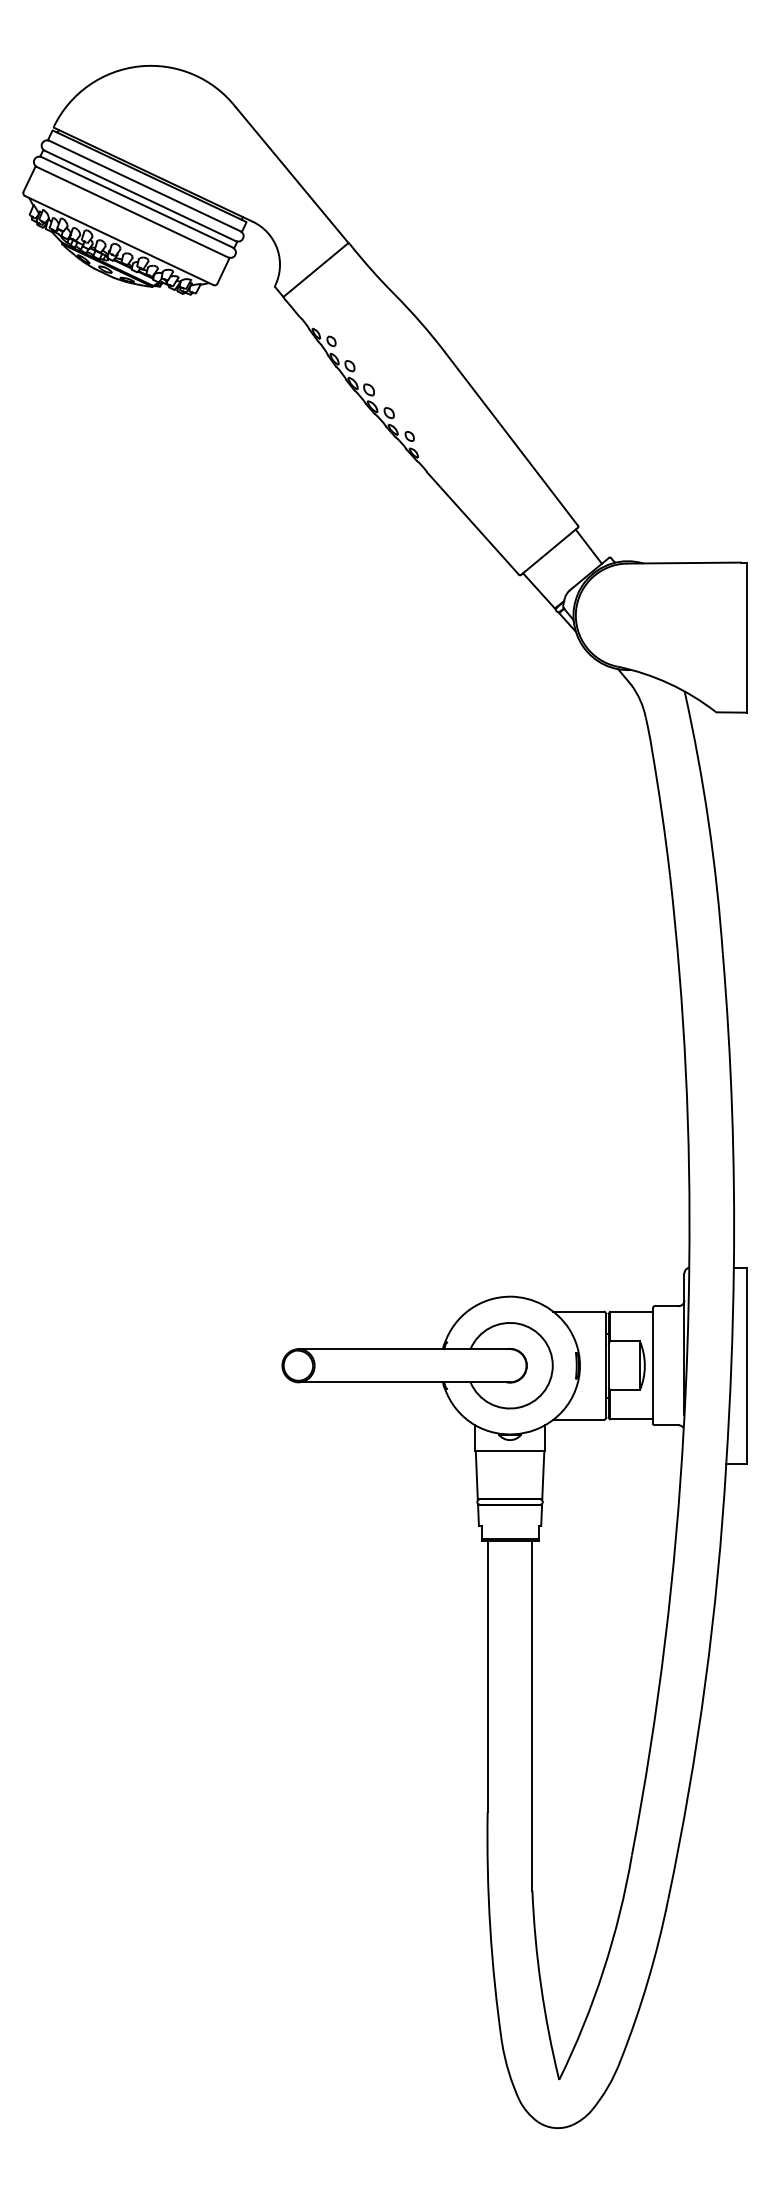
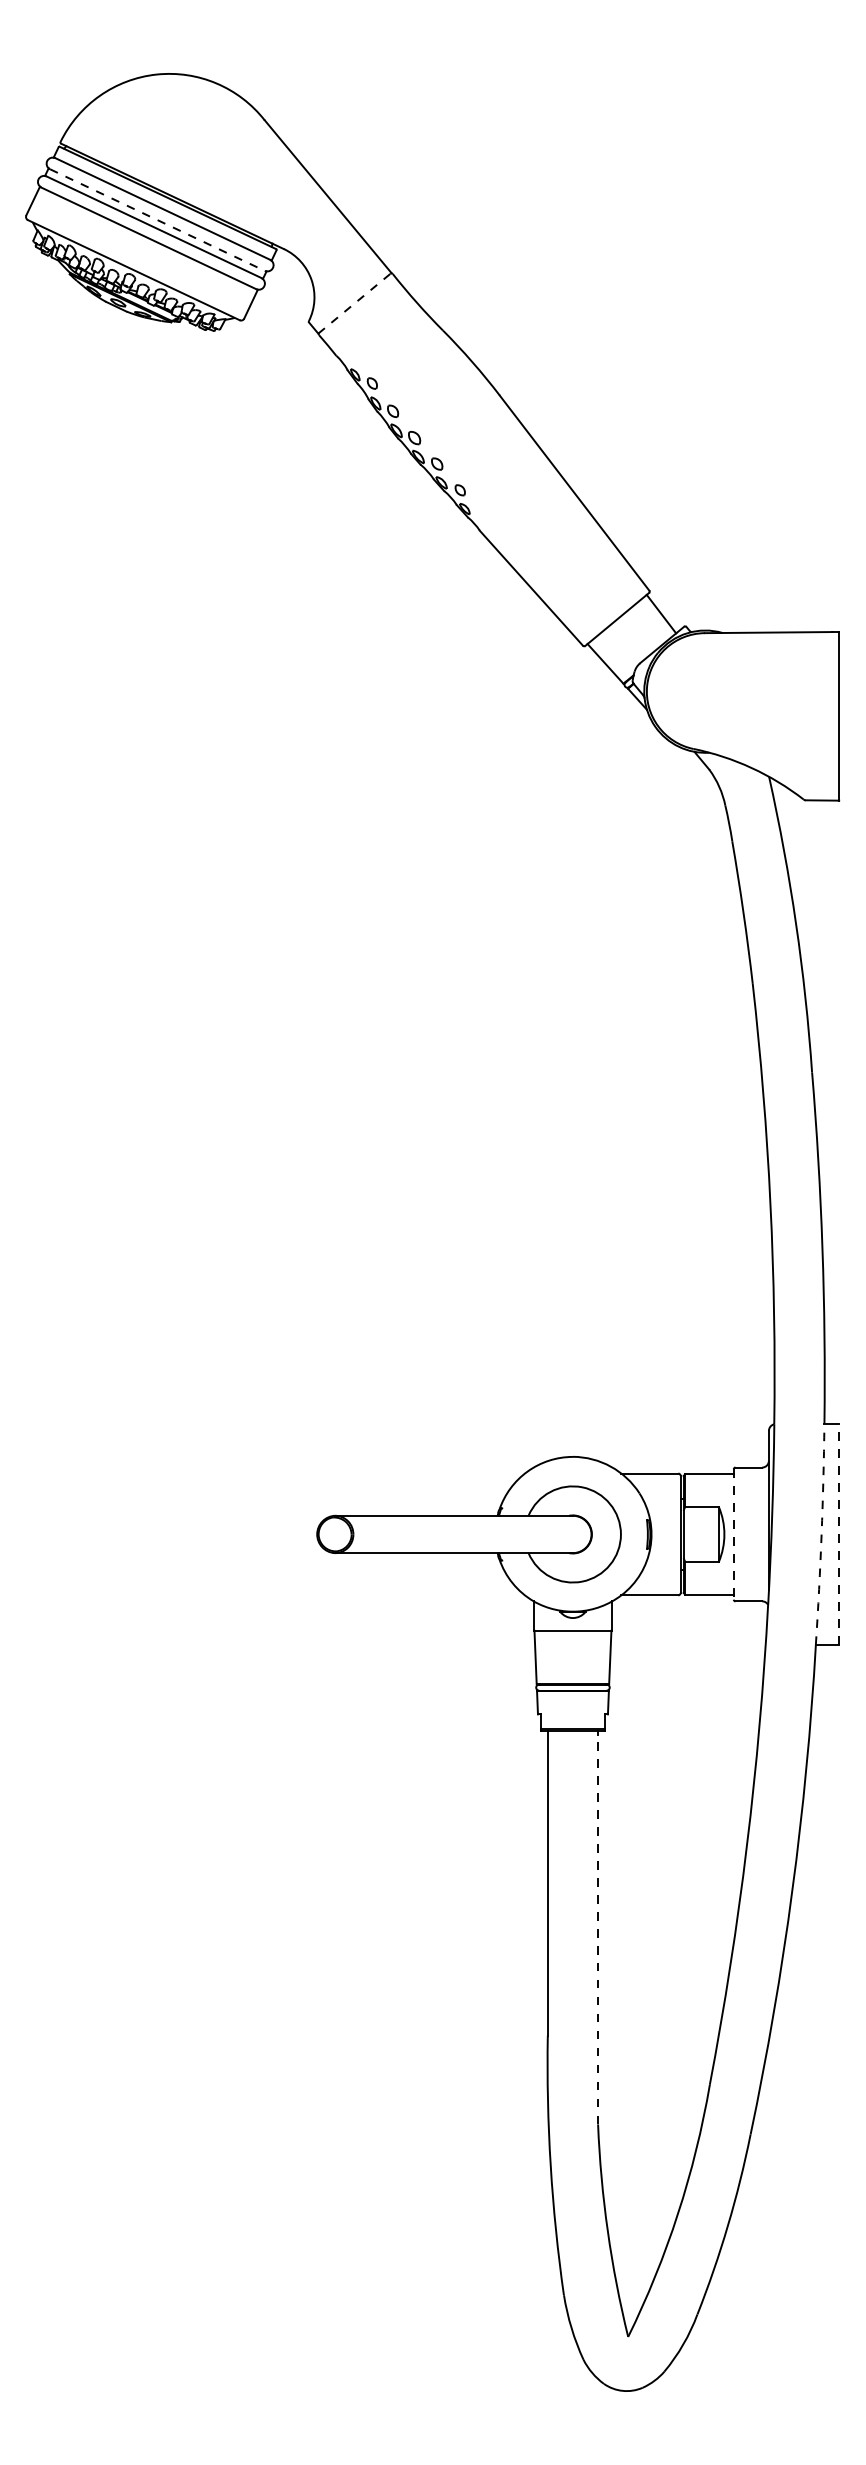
line: (140, 195) -> (157, 219), solid -> dashed
line: (316, 269) -> (355, 302), solid -> dashed
arc: (731, 1365) -> (821, 1534), solid -> dashed
line: (746, 1365) -> (838, 1534), solid -> dashed
line: (653, 1366) -> (734, 1535), solid -> dashed
line: (532, 1716) -> (598, 1928), solid -> dashed

